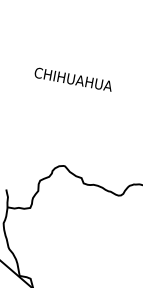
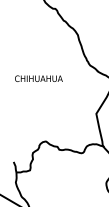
text: (73, 79) -> (38, 78), moved

